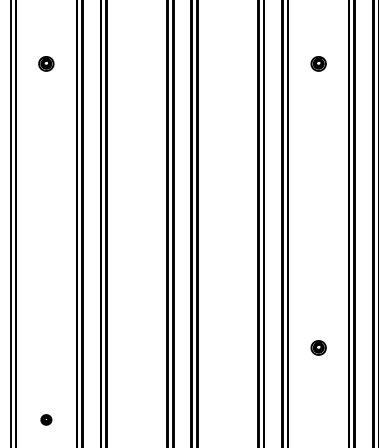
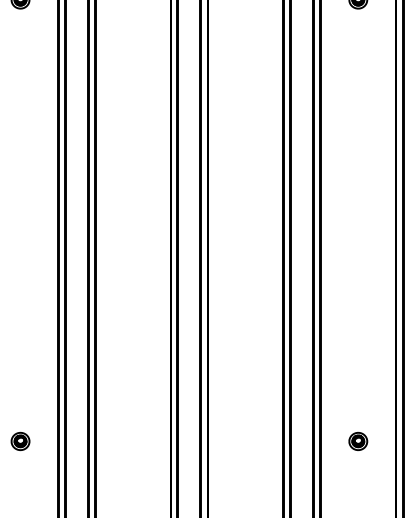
part: (318, 347) -> (358, 440), moved
part: (46, 419) -> (20, 440), size x1.43

